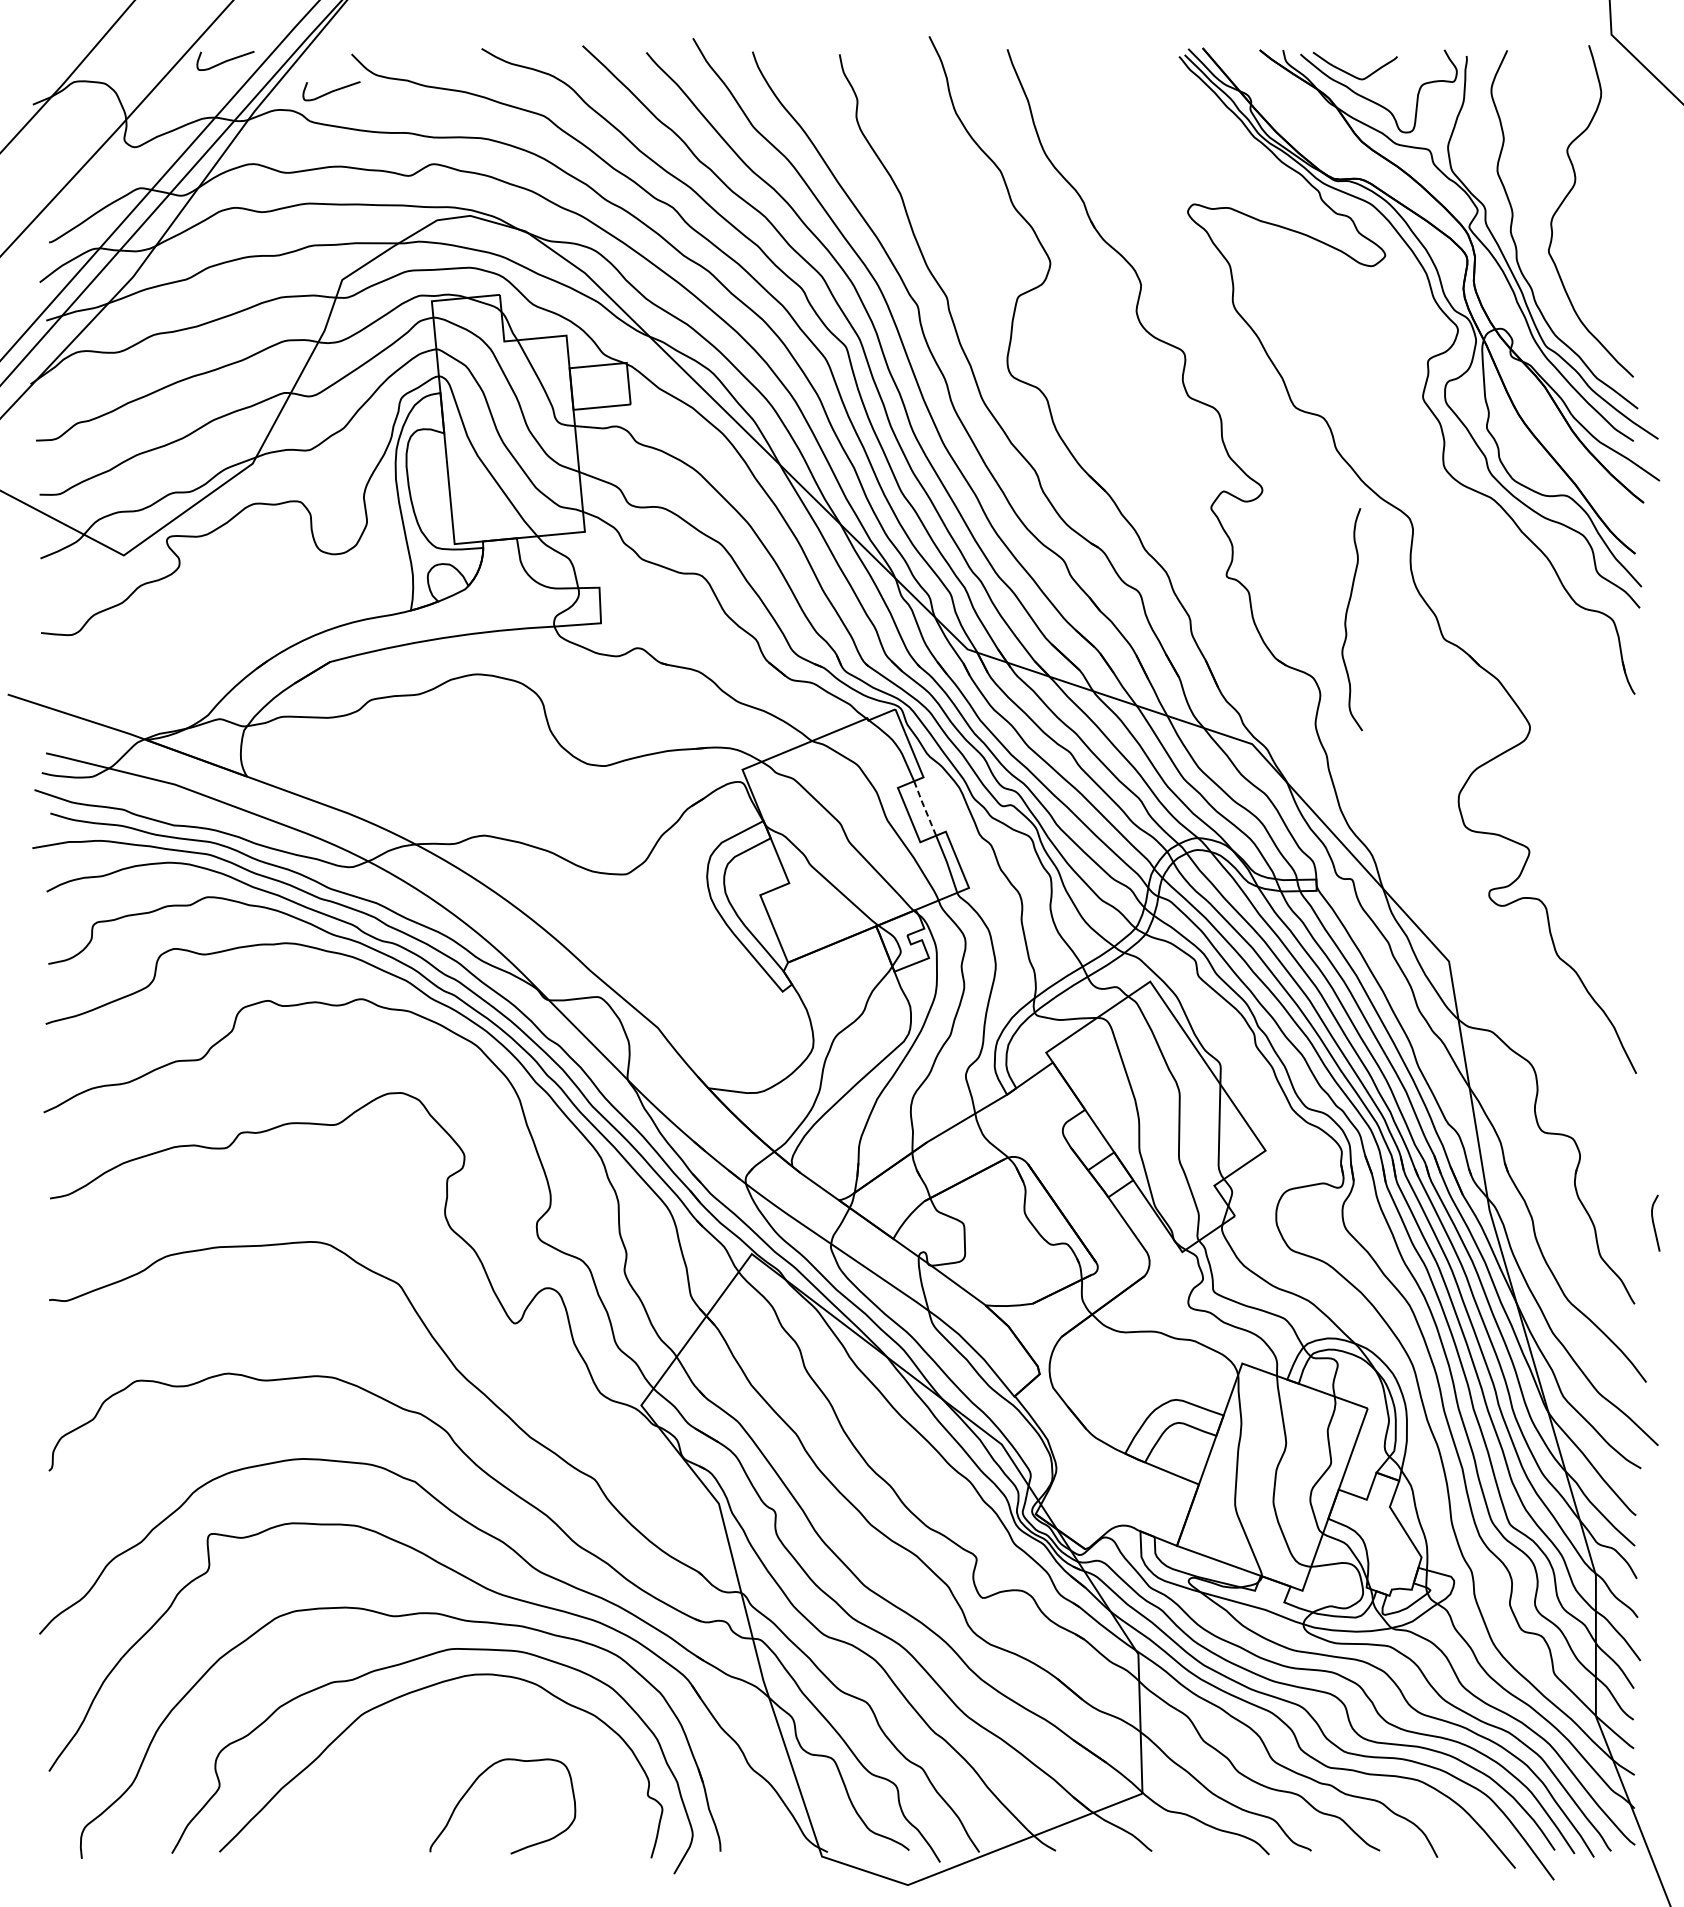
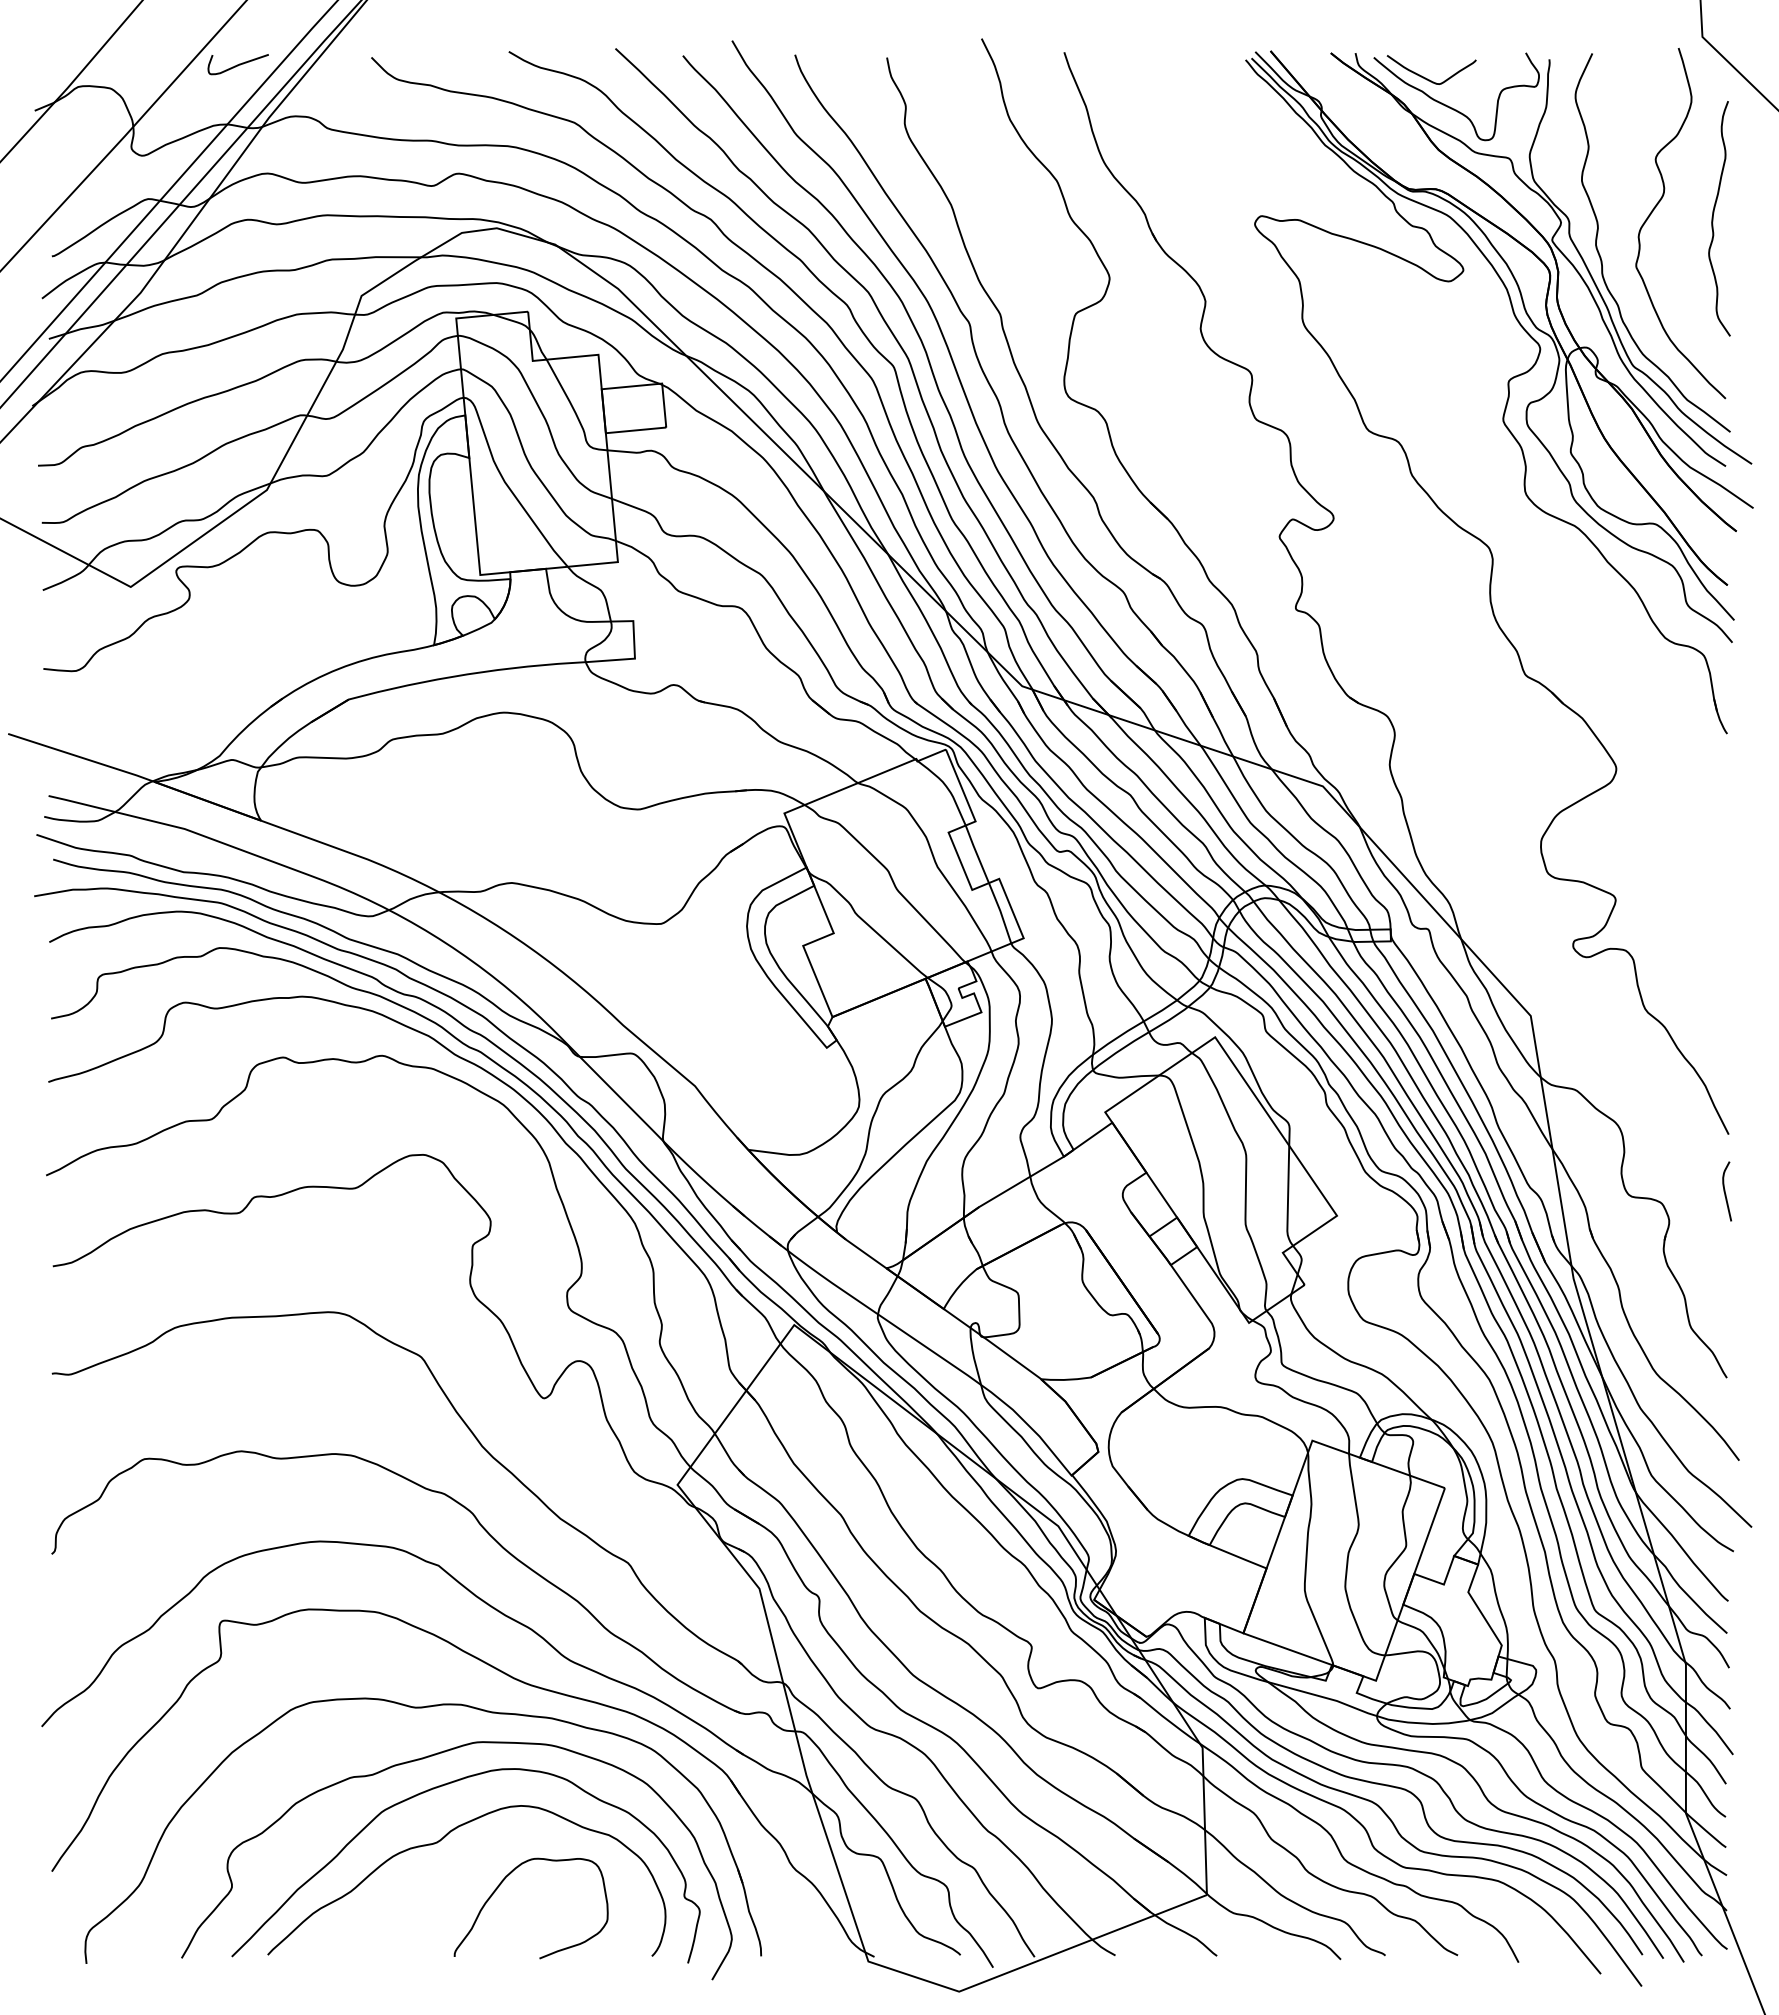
curve: (330, 91) -> (349, 96), removed
curve: (1346, 619) -> (1713, 218), moved
line: (924, 807) -> (976, 853), dashed -> solid
curve: (1654, 1223) -> (1725, 1191), moved
curve: (416, 1742) -> (440, 1841), added

